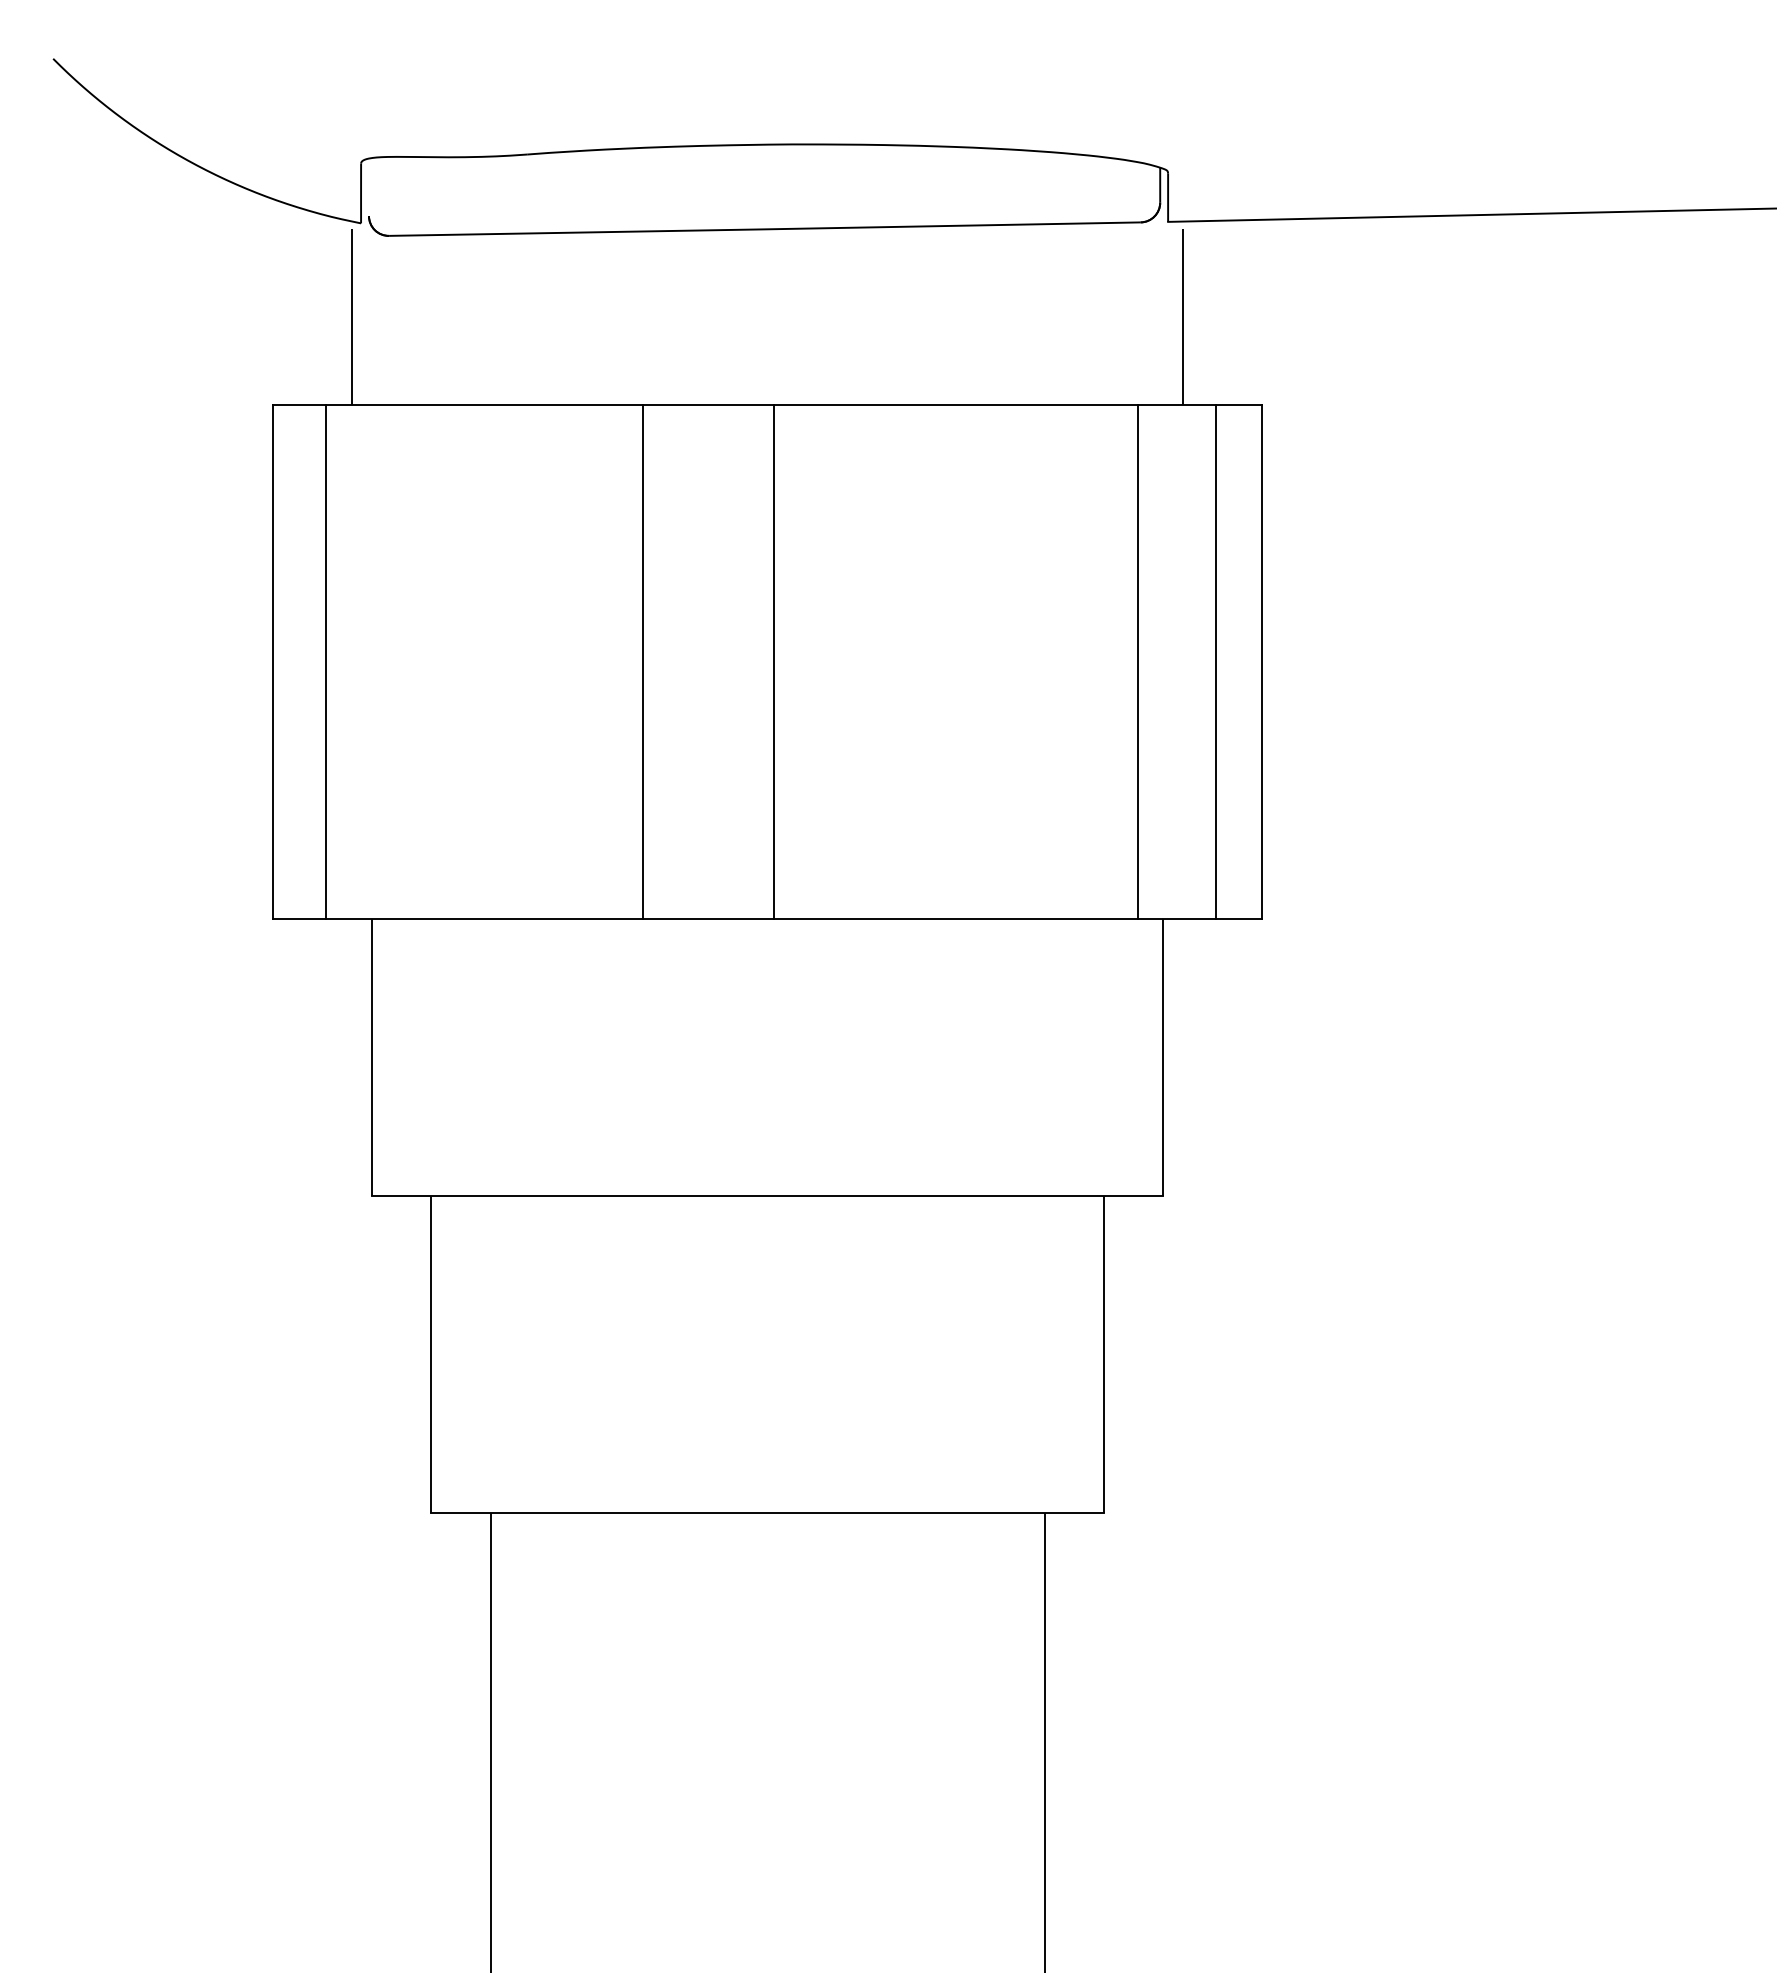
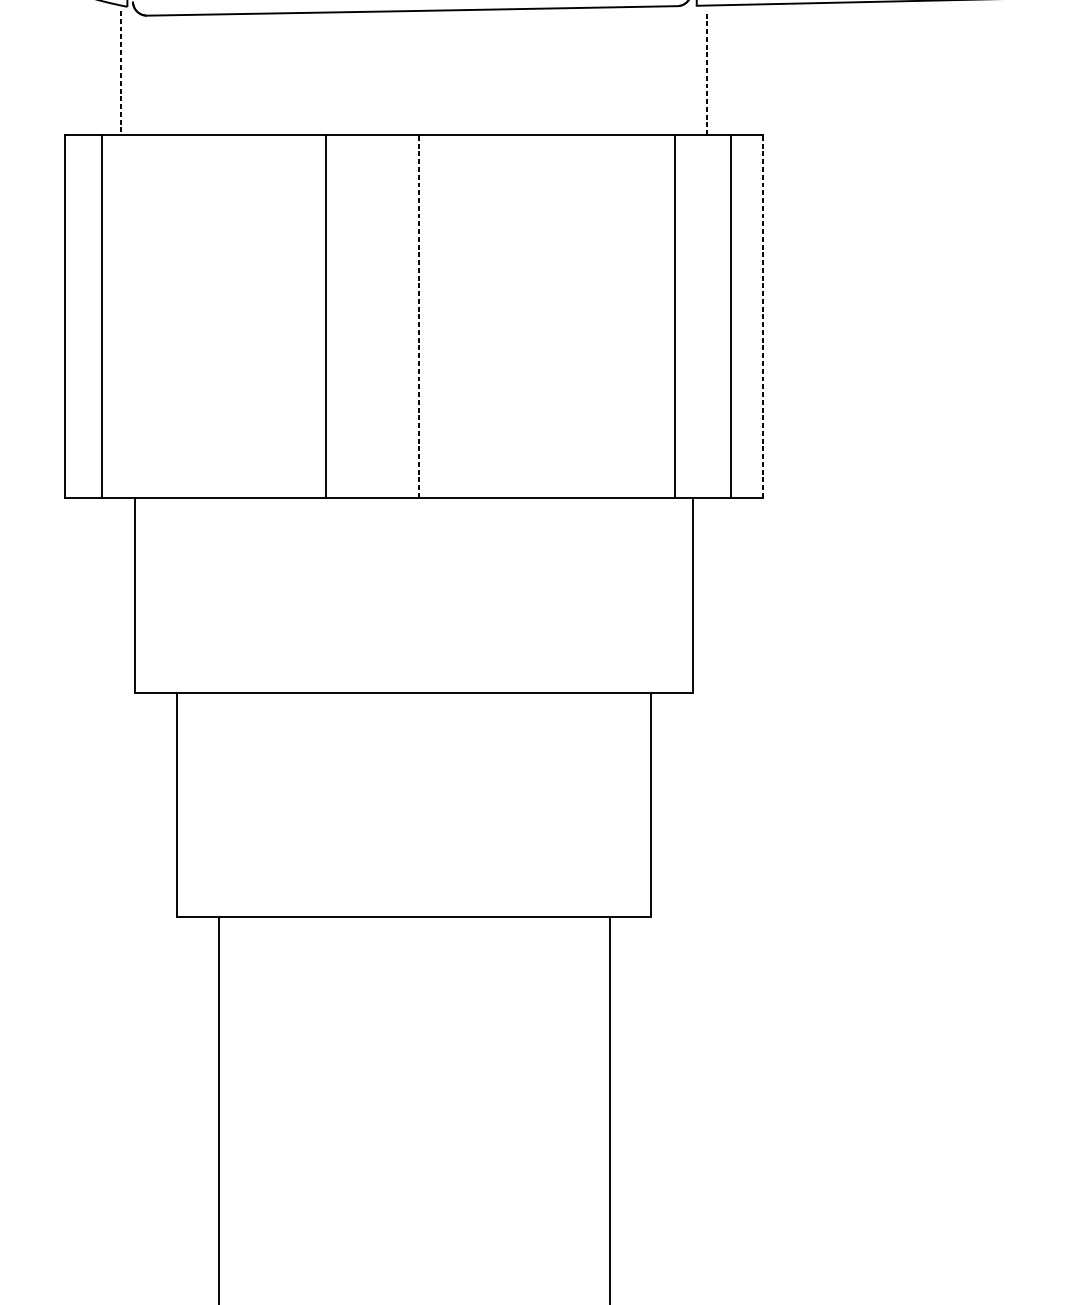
line: (352, 317) -> (121, 73), solid -> dashed
line: (1183, 317) -> (707, 73), solid -> dashed
line: (774, 661) -> (419, 315), solid -> dashed
line: (1262, 661) -> (763, 315), solid -> dashed

